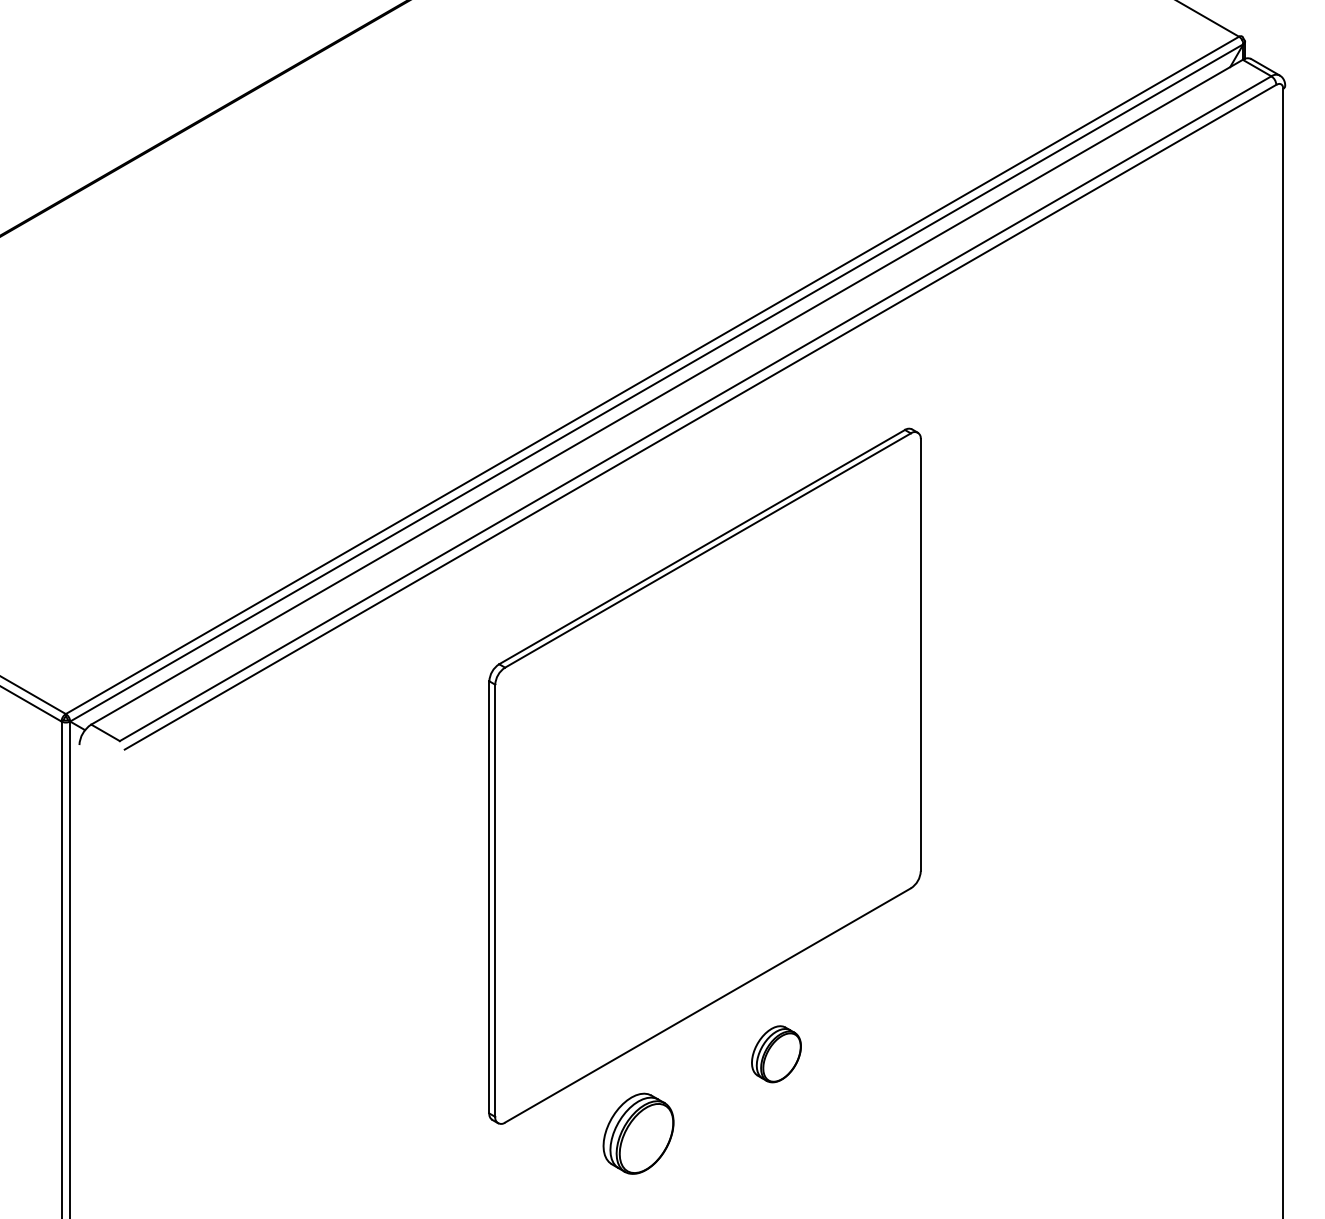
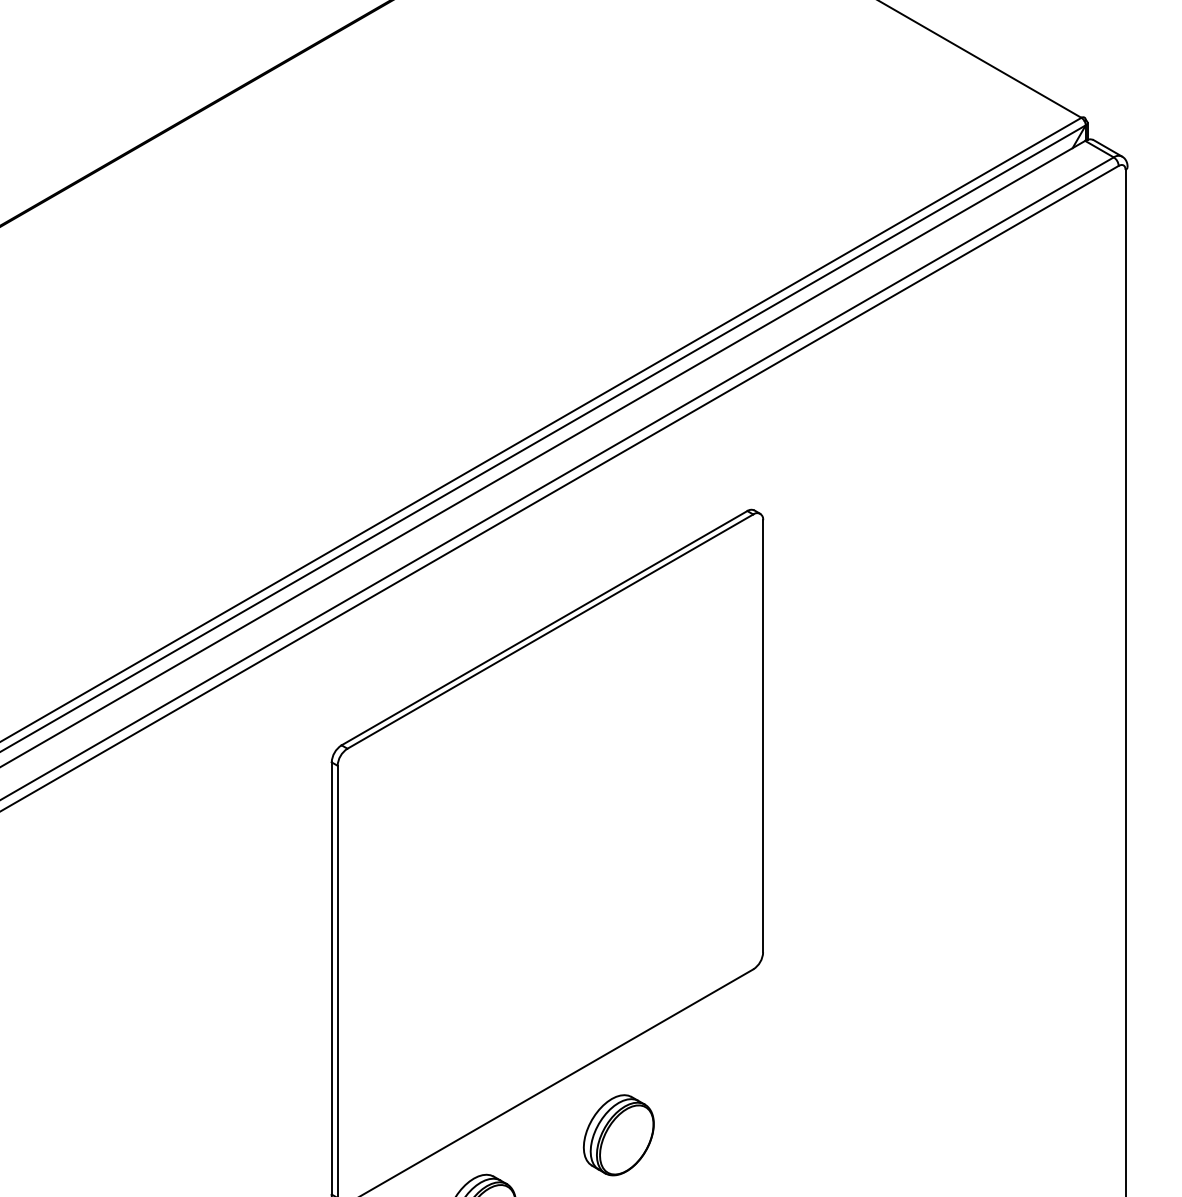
part: (776, 1054) -> (618, 1135), size x1.43

